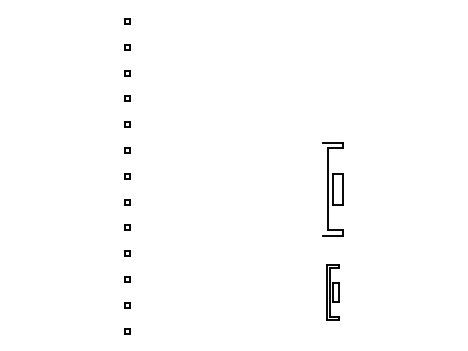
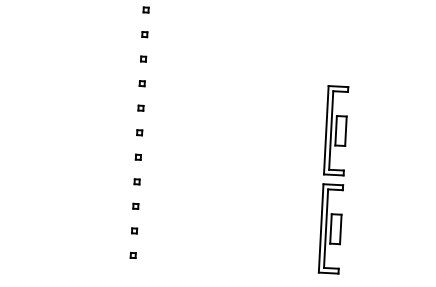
line: (322, 188) -> (326, 129), added
part: (332, 292) -> (330, 229), size x1.67

